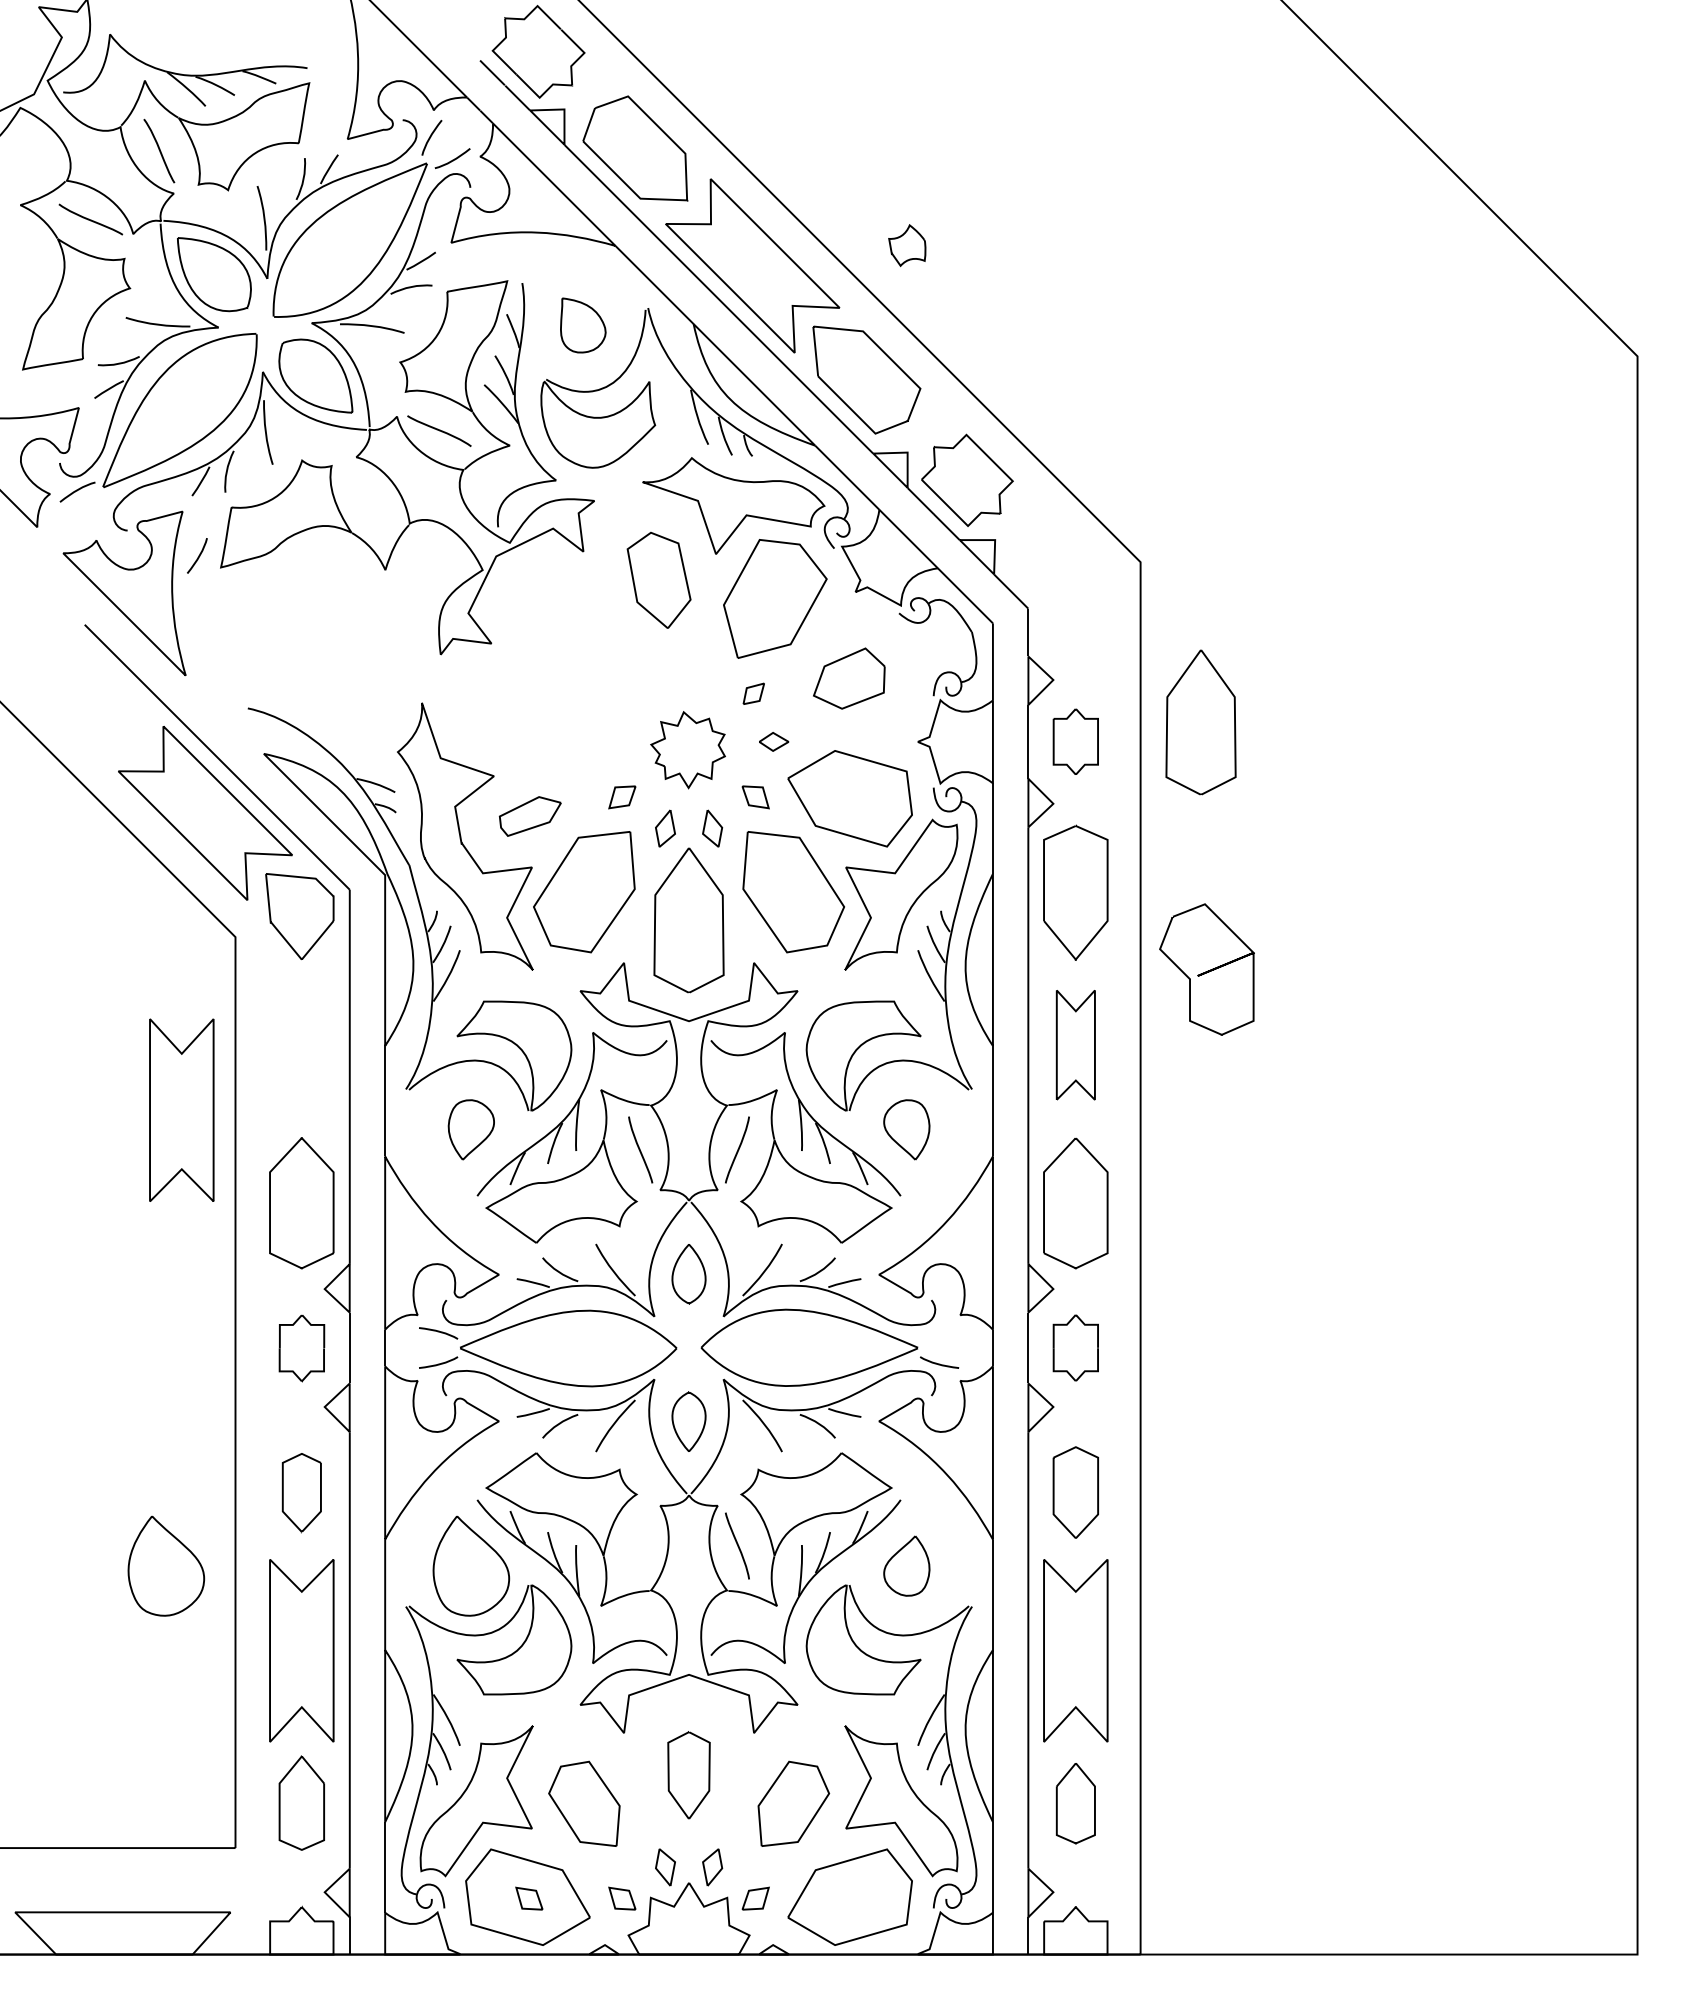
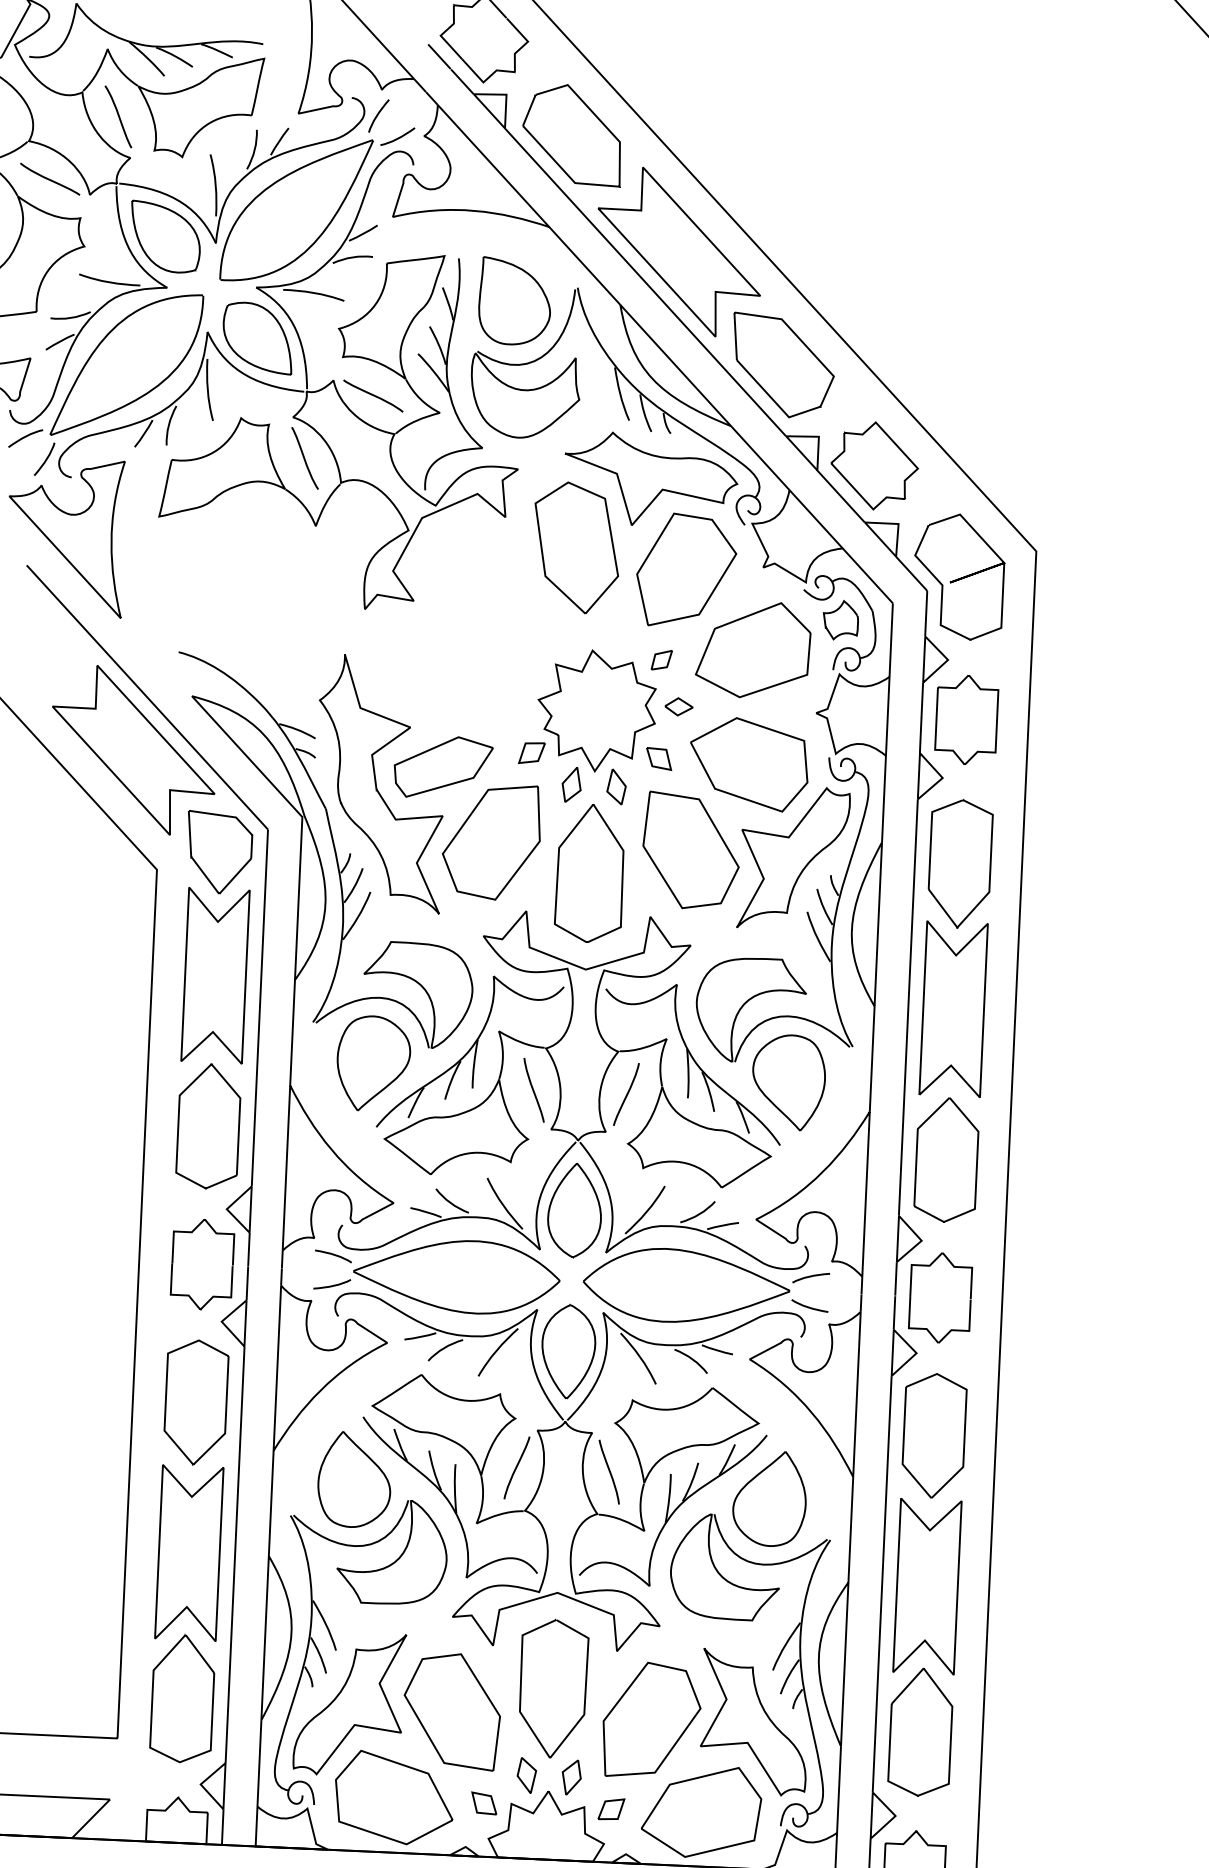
part: (907, 245) -> (841, 620), moved
part: (583, 325) -> (515, 301), size x1.67
curve: (370, 499) -> (304, 458), added
curve: (198, 555) -> (45, 458), moved
part: (658, 580) -> (575, 547), size x1.43
part: (849, 678) -> (753, 649), size x1.67
part: (1200, 722) -> (1086, 706), removed
part: (1075, 741) -> (966, 719), size x1.43
part: (687, 749) -> (596, 710), size x1.67
part: (530, 816) -> (443, 767), size x1.67
part: (1206, 969) -> (958, 576), moved
part: (1075, 1044) -> (953, 1008), size x1.67
part: (181, 1109) -> (215, 974), moved
part: (471, 1129) -> (373, 1063), size x1.67
part: (906, 1129) -> (788, 1082), size x1.67
part: (688, 1274) -> (574, 1211), size x1.67
curve: (939, 1332) -> (811, 1277), added
part: (1075, 1347) -> (940, 1297), size x1.43
part: (301, 1348) -> (202, 1264), size x1.43
part: (688, 1421) -> (567, 1351), size x1.67
part: (301, 1492) -> (195, 1402), size x1.67
part: (1075, 1492) -> (933, 1435), size x1.43
curve: (640, 1545) -> (516, 1467), added
part: (166, 1565) -> (63, 1465), removed
part: (906, 1565) -> (769, 1498), size x1.67
part: (688, 1775) -> (552, 1688), size x1.67
part: (301, 1802) -> (182, 1697), size x1.43
part: (584, 1803) -> (452, 1711), size x1.43
part: (793, 1803) -> (651, 1720), size x1.43
part: (1075, 1803) -> (920, 1732), size x1.67
part: (529, 1898) -> (395, 1799), removed

